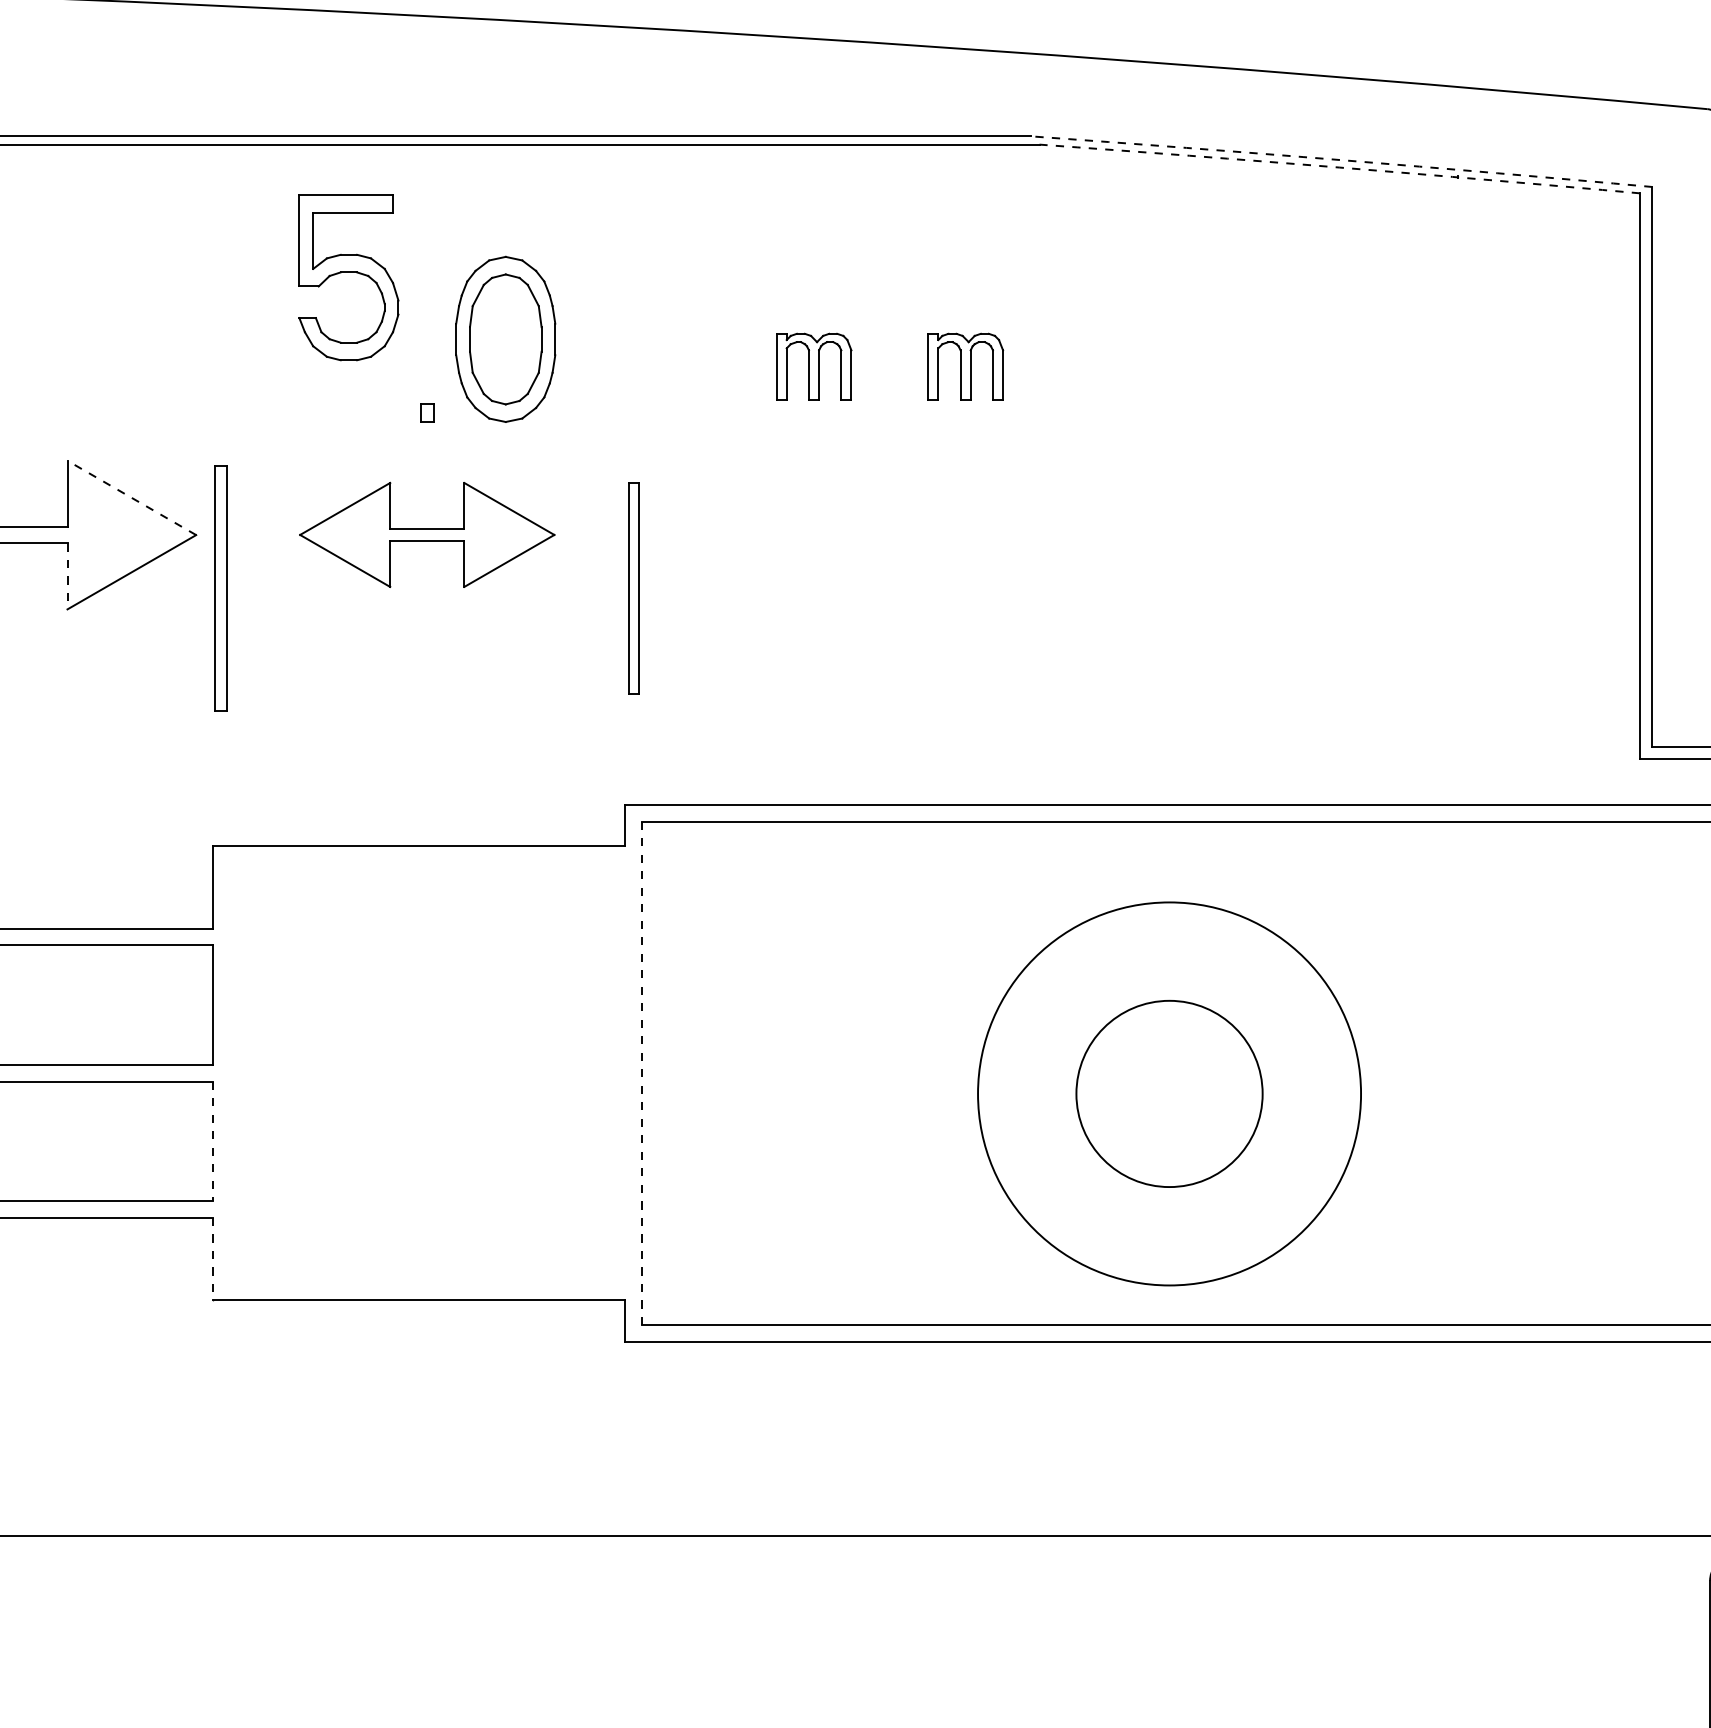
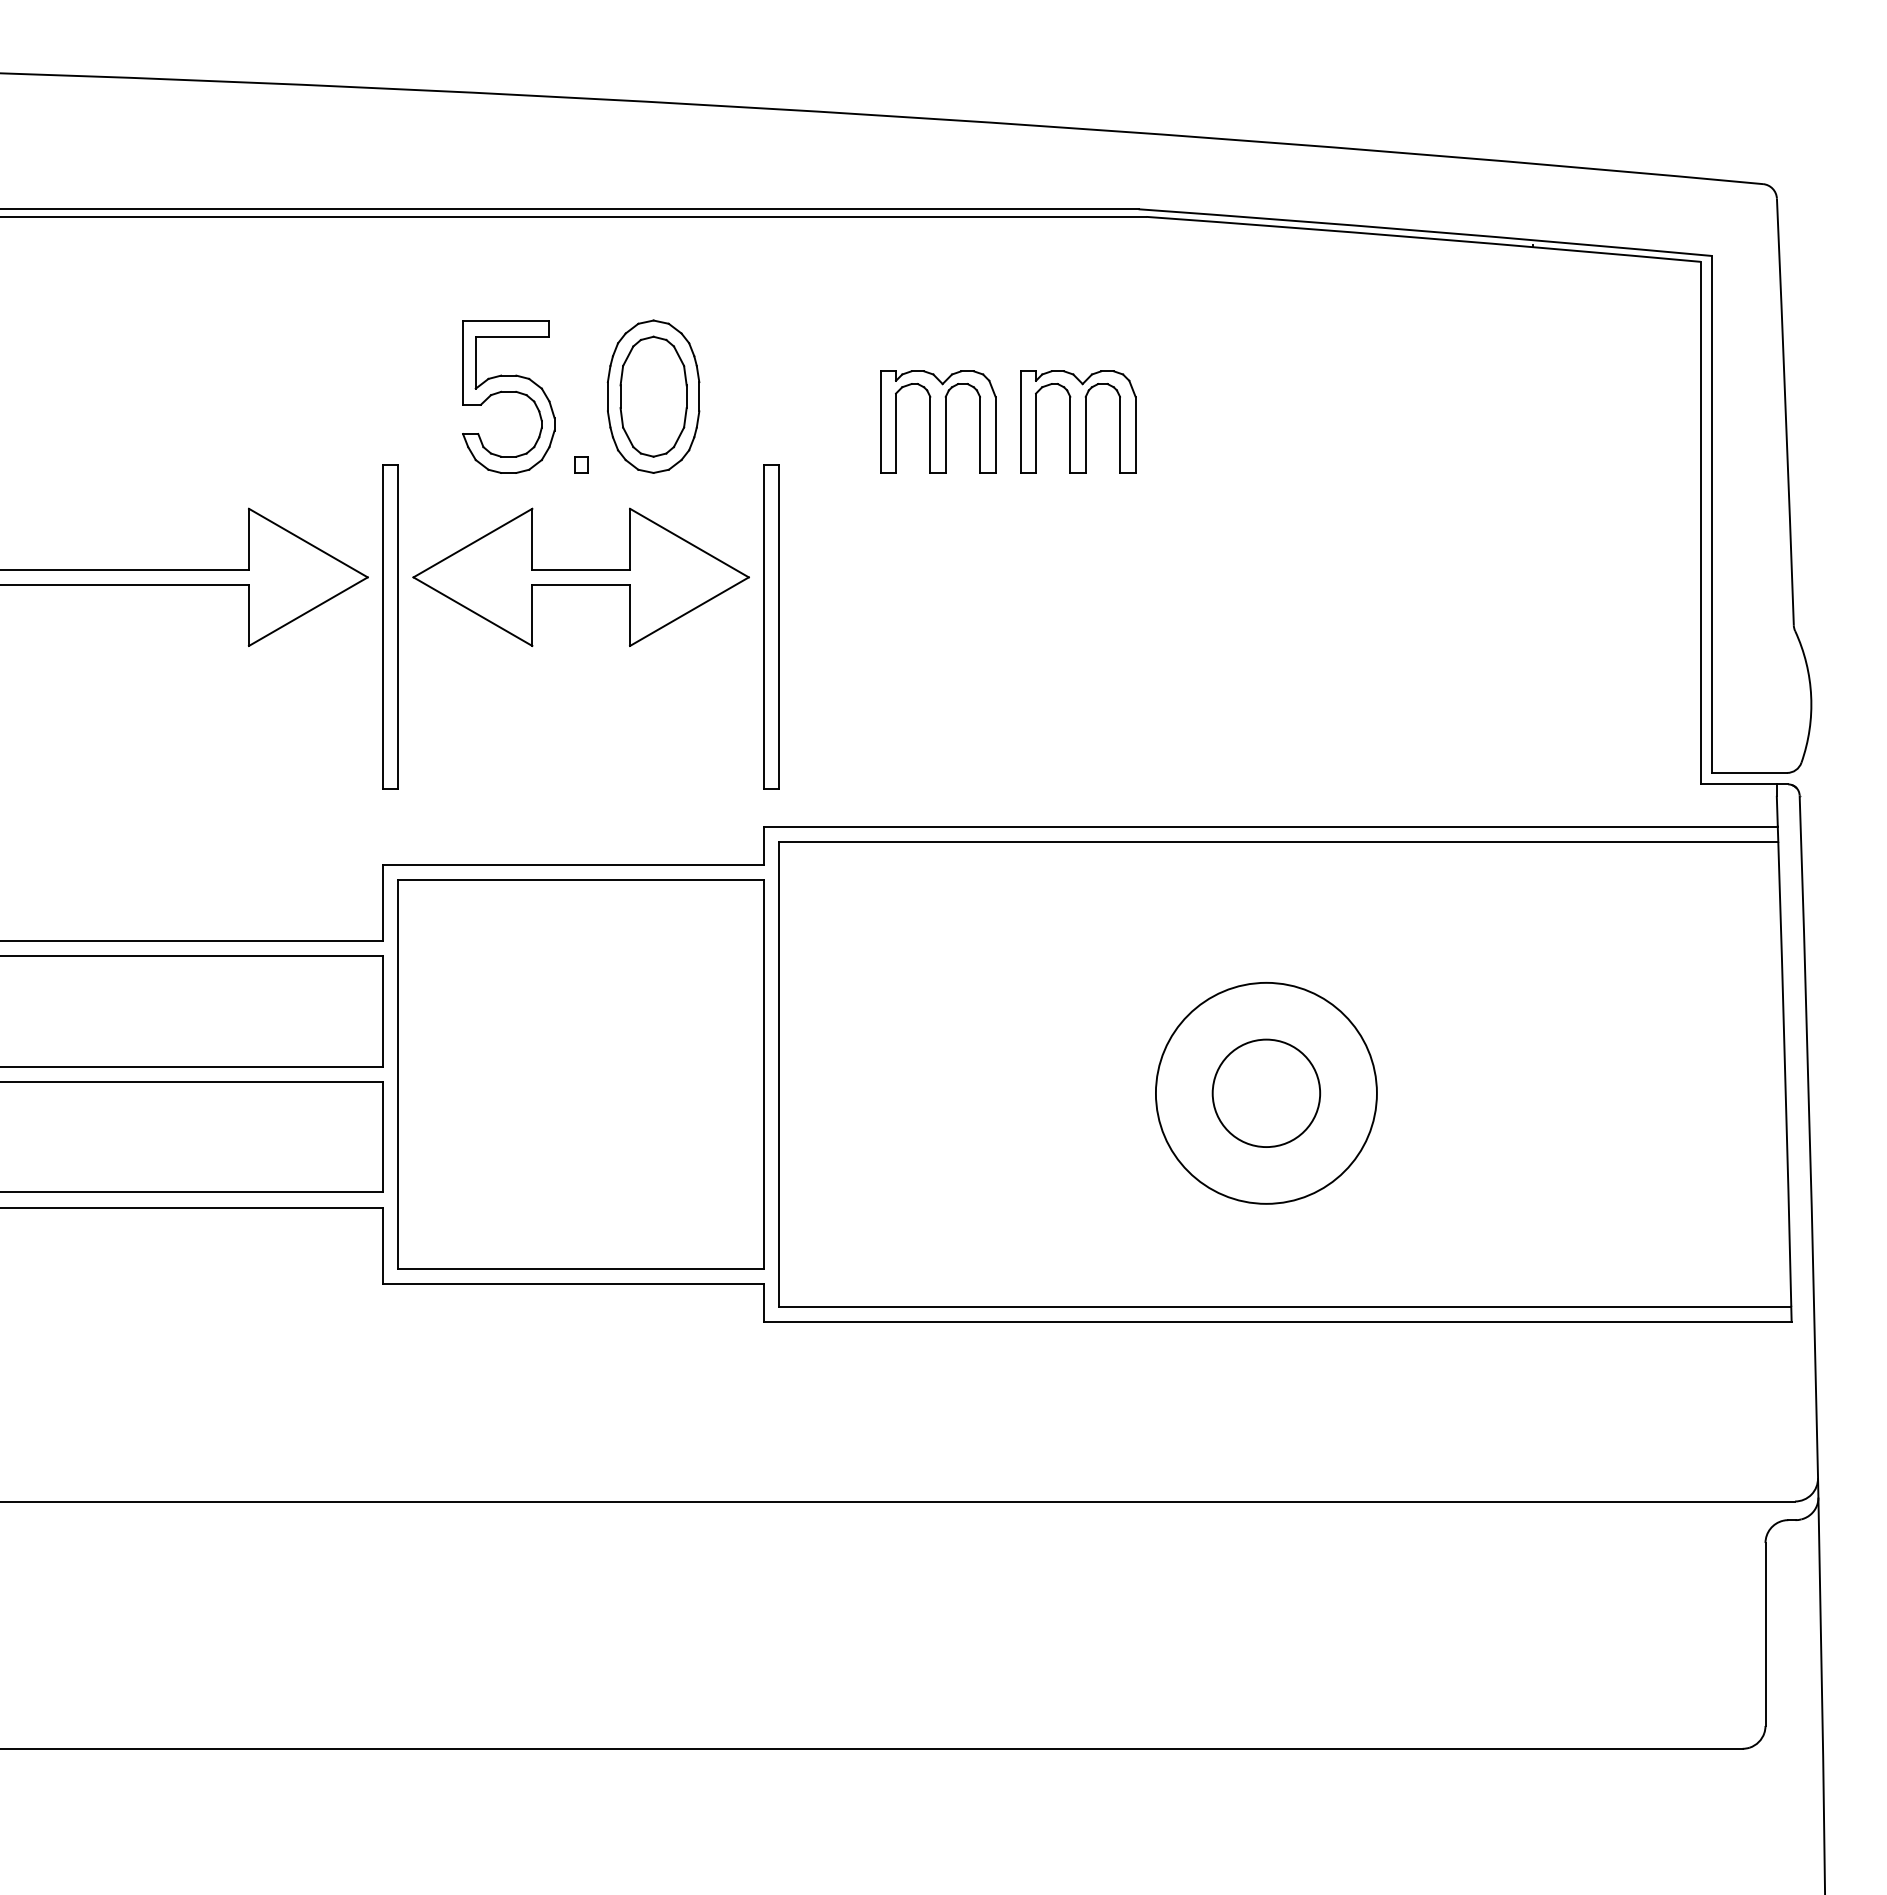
arc: (1341, 160) -> (1425, 231), dashed -> solid
arc: (1339, 168) -> (1423, 238), dashed -> solid
part: (348, 277) -> (508, 396), moved
part: (814, 366) -> (938, 421), size x1.67
part: (965, 366) -> (1078, 421), size x1.67
line: (131, 498) -> (308, 543), dashed -> solid
part: (426, 534) -> (580, 576), size x1.43
line: (67, 577) -> (248, 616), dashed -> solid
part: (220, 588) -> (390, 626), size x1.43
part: (633, 588) -> (771, 626), size x1.67
line: (642, 1072) -> (779, 1073), dashed -> solid
part: (426, 1073) -> (580, 1074), added
circle: (1168, 1093) -> (1265, 1092), size x0.62
circle: (1169, 1094) -> (1266, 1093), size x0.62
line: (213, 1141) -> (383, 1137), dashed -> solid
line: (213, 1259) -> (383, 1246), dashed -> solid

